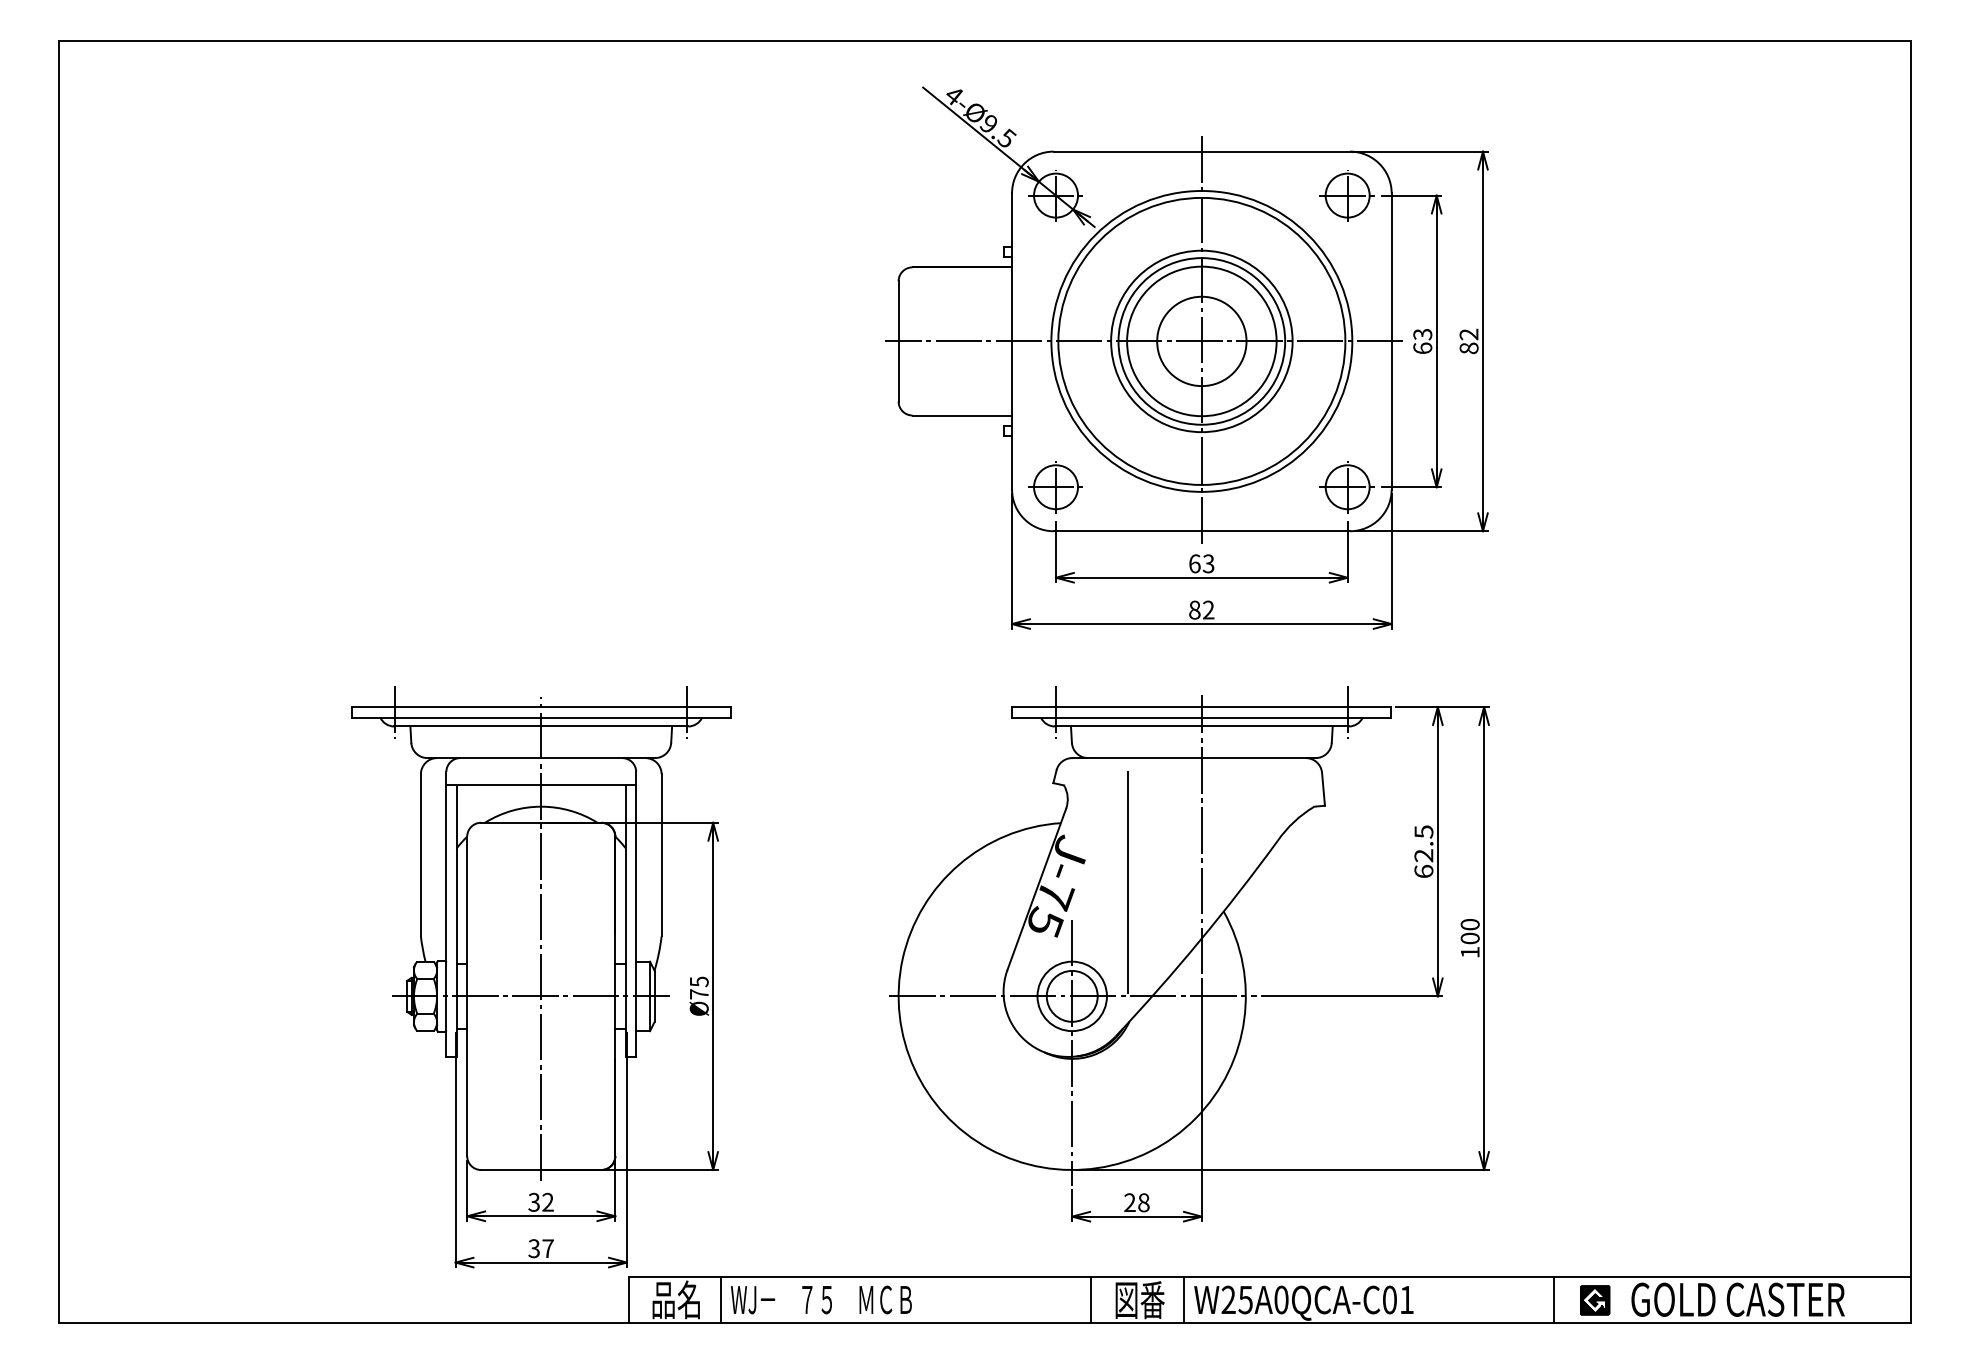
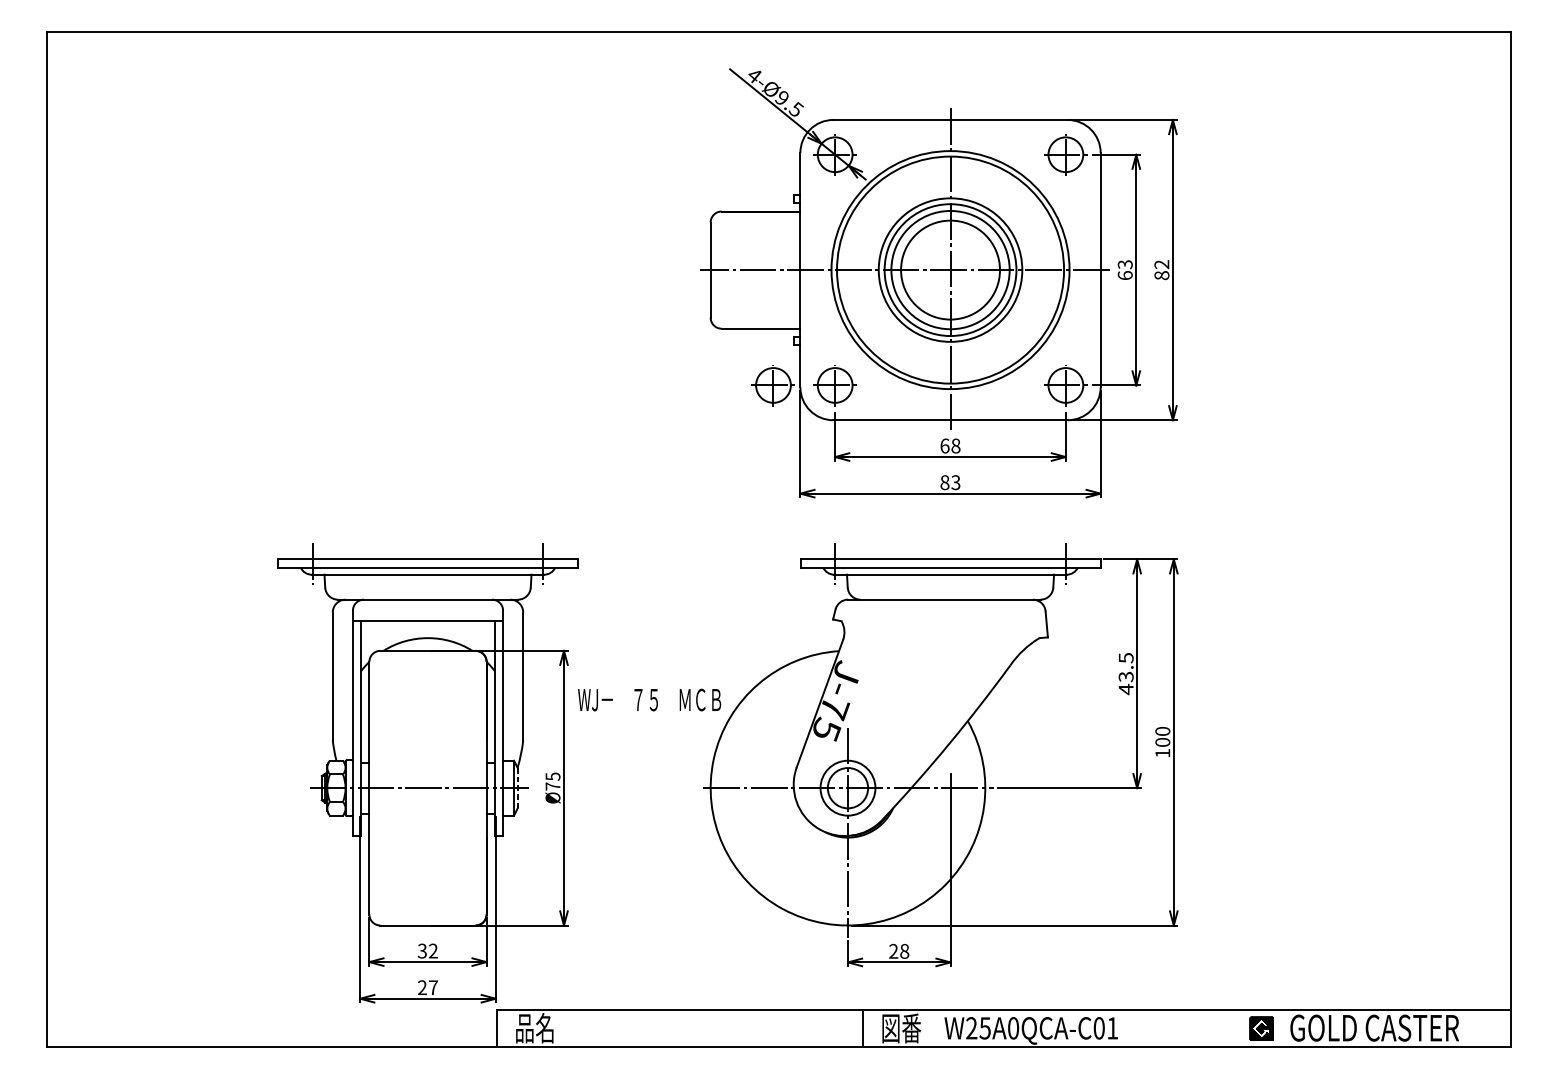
circle: (1201, 341) -> (950, 270), size x1.4
part: (977, 487) -> (773, 385), added
text: (1208, 563) -> (955, 445), 63 -> 68
text: (1208, 610) -> (955, 482), 82 -> 83
line: (1201, 834) -> (950, 660), removed
text: (1423, 863) -> (1125, 683), 62.5 -> 43.5
line: (1127, 882) -> (891, 698), removed
line: (541, 938) -> (428, 742), removed
line: (654, 996) -> (517, 788), solid -> dashed
text: (533, 1248) -> (421, 987), 37 -> 27
line: (721, 1299) -> (570, 1027), removed
text: (821, 1299) -> (649, 699), moved
line: (1184, 1299) -> (936, 1027), removed
line: (1554, 1299) -> (1229, 1027), removed

